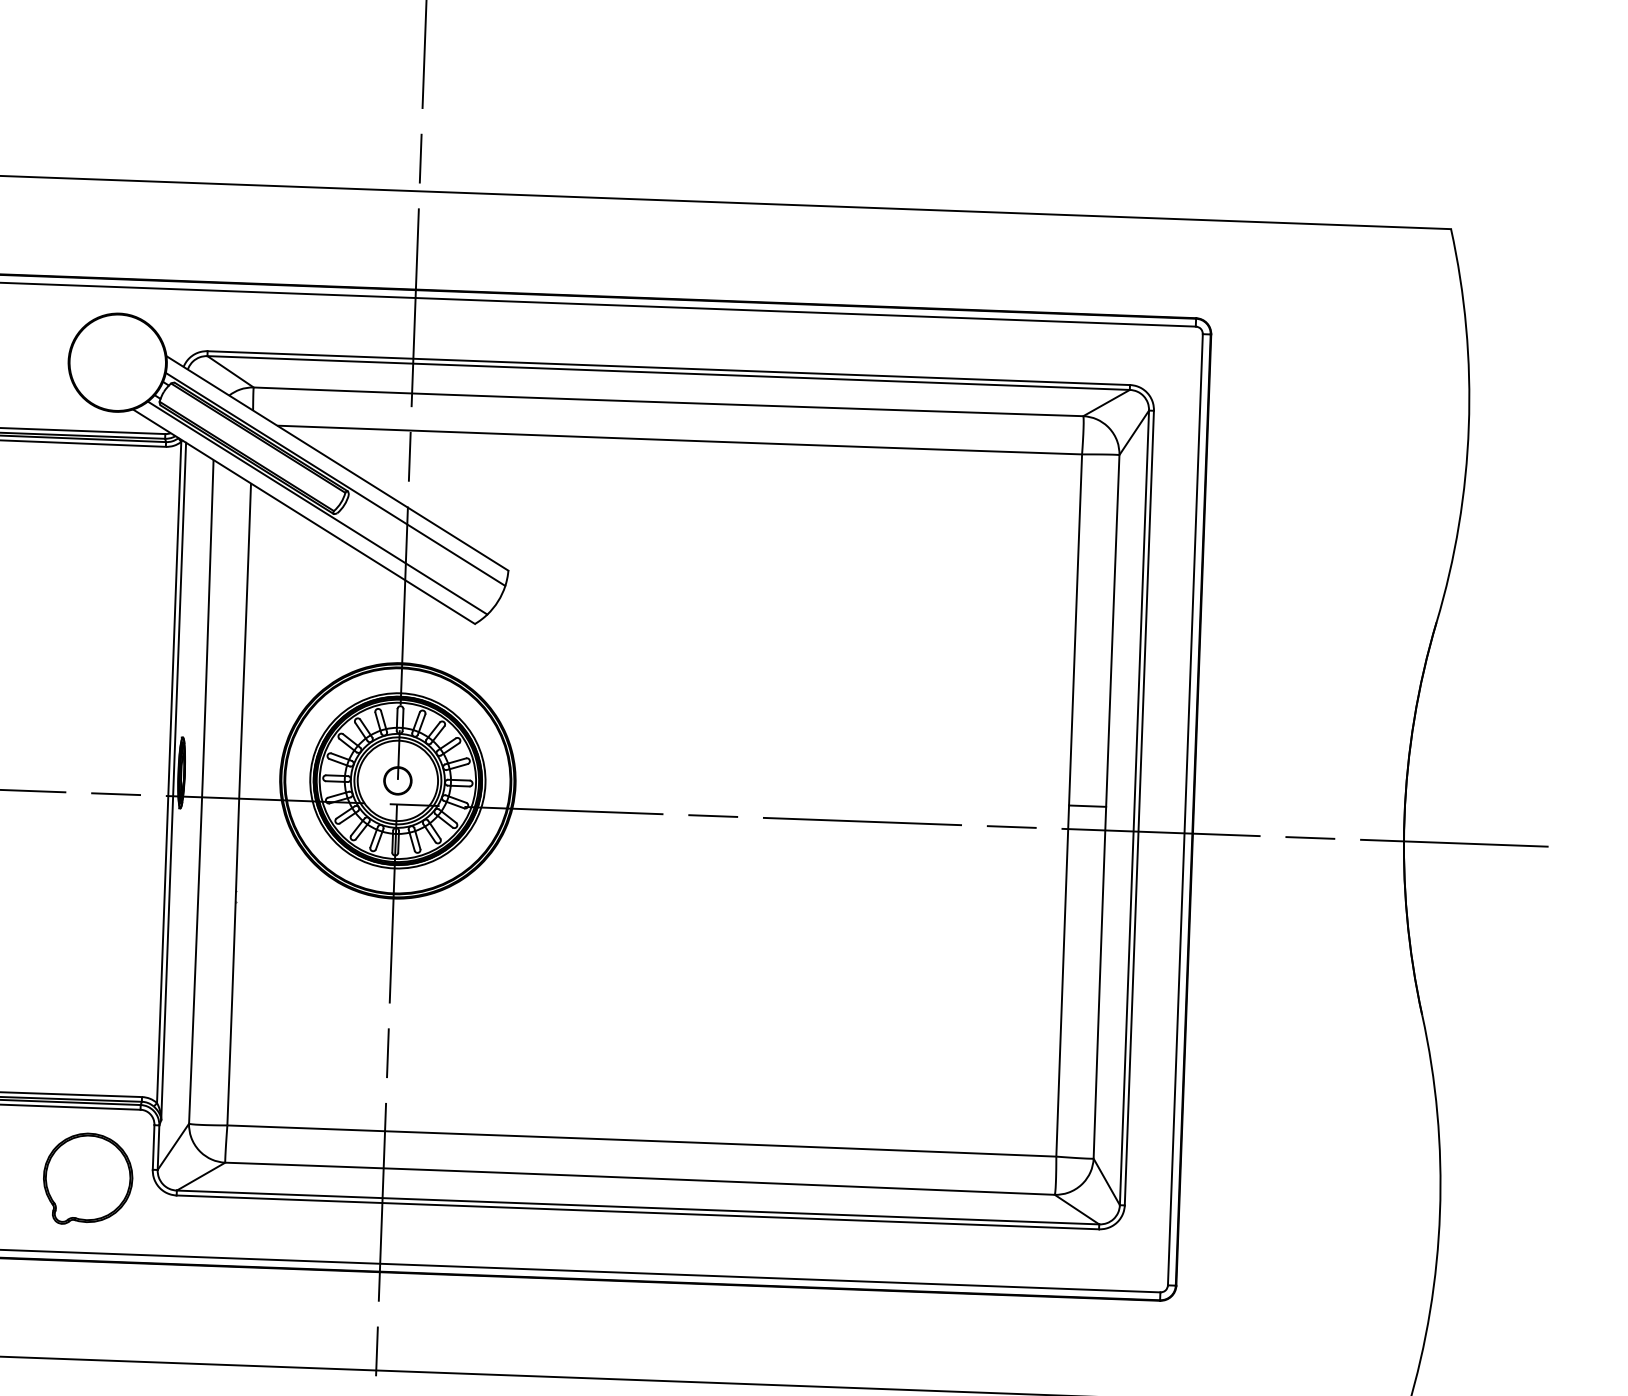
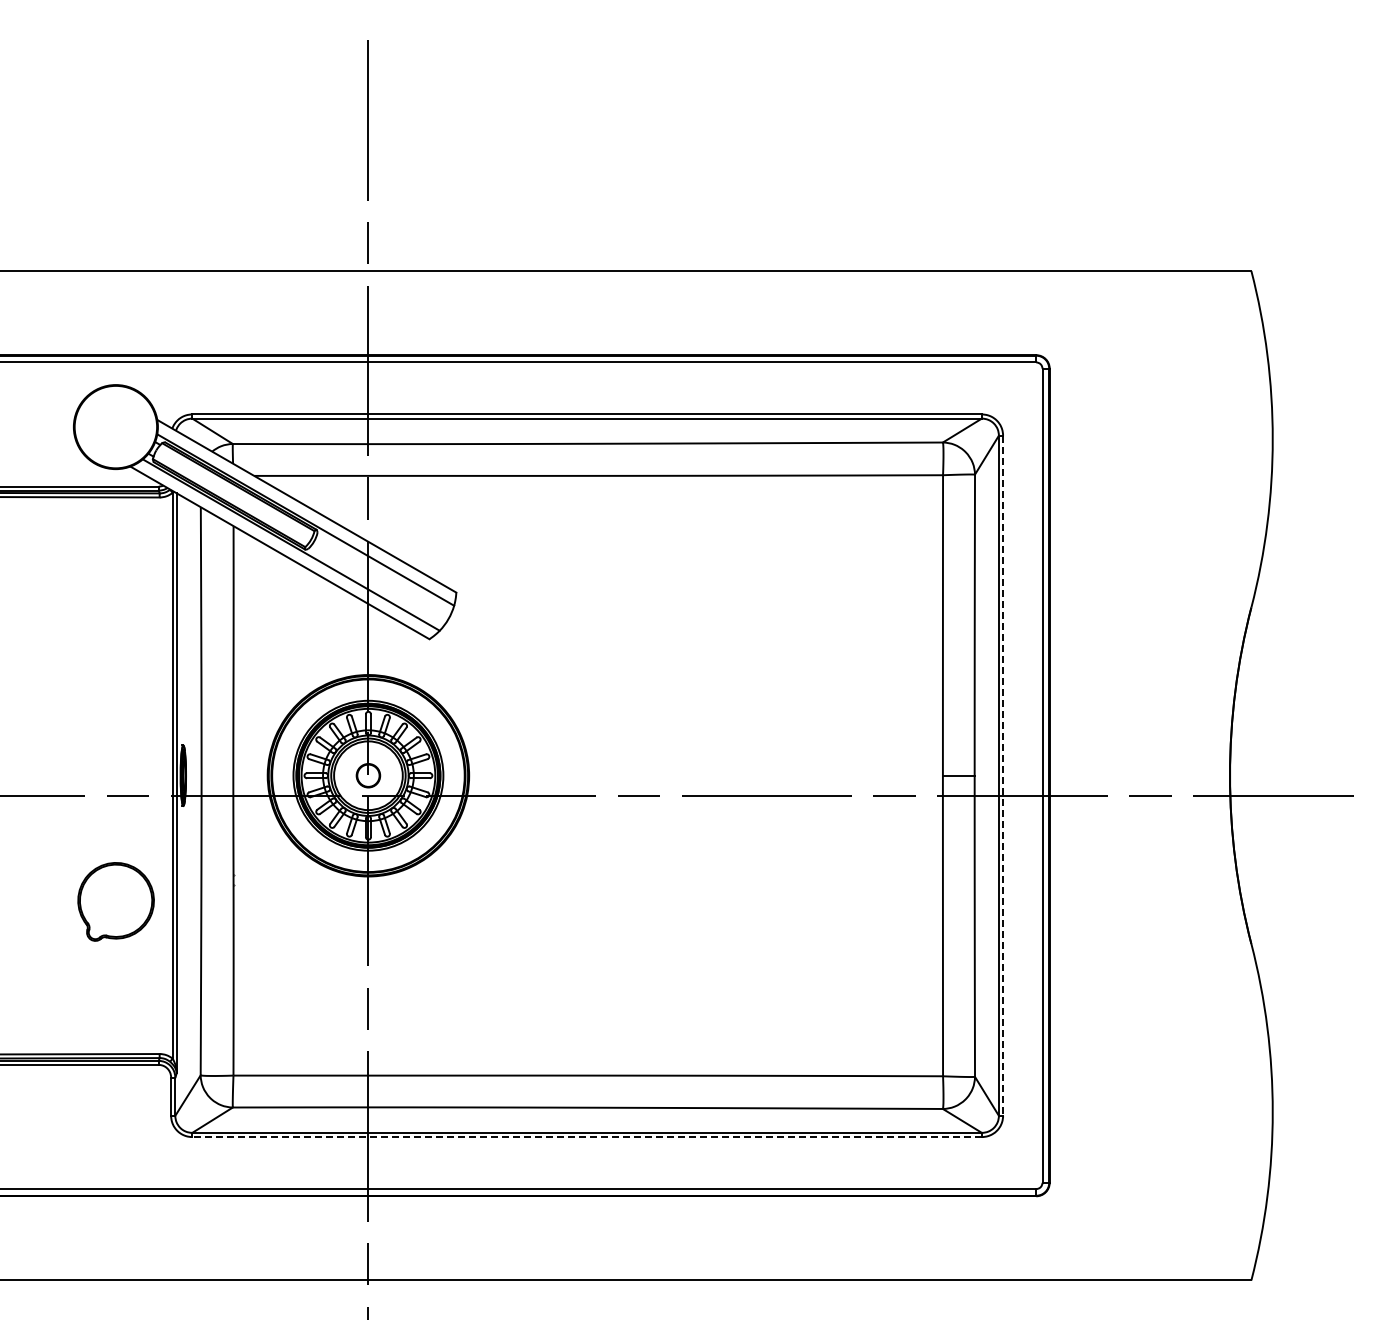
line: (1139, 808) -> (1003, 776), solid -> dashed
part: (87, 1178) -> (115, 901), moved
line: (638, 1212) -> (587, 1137), solid -> dashed

